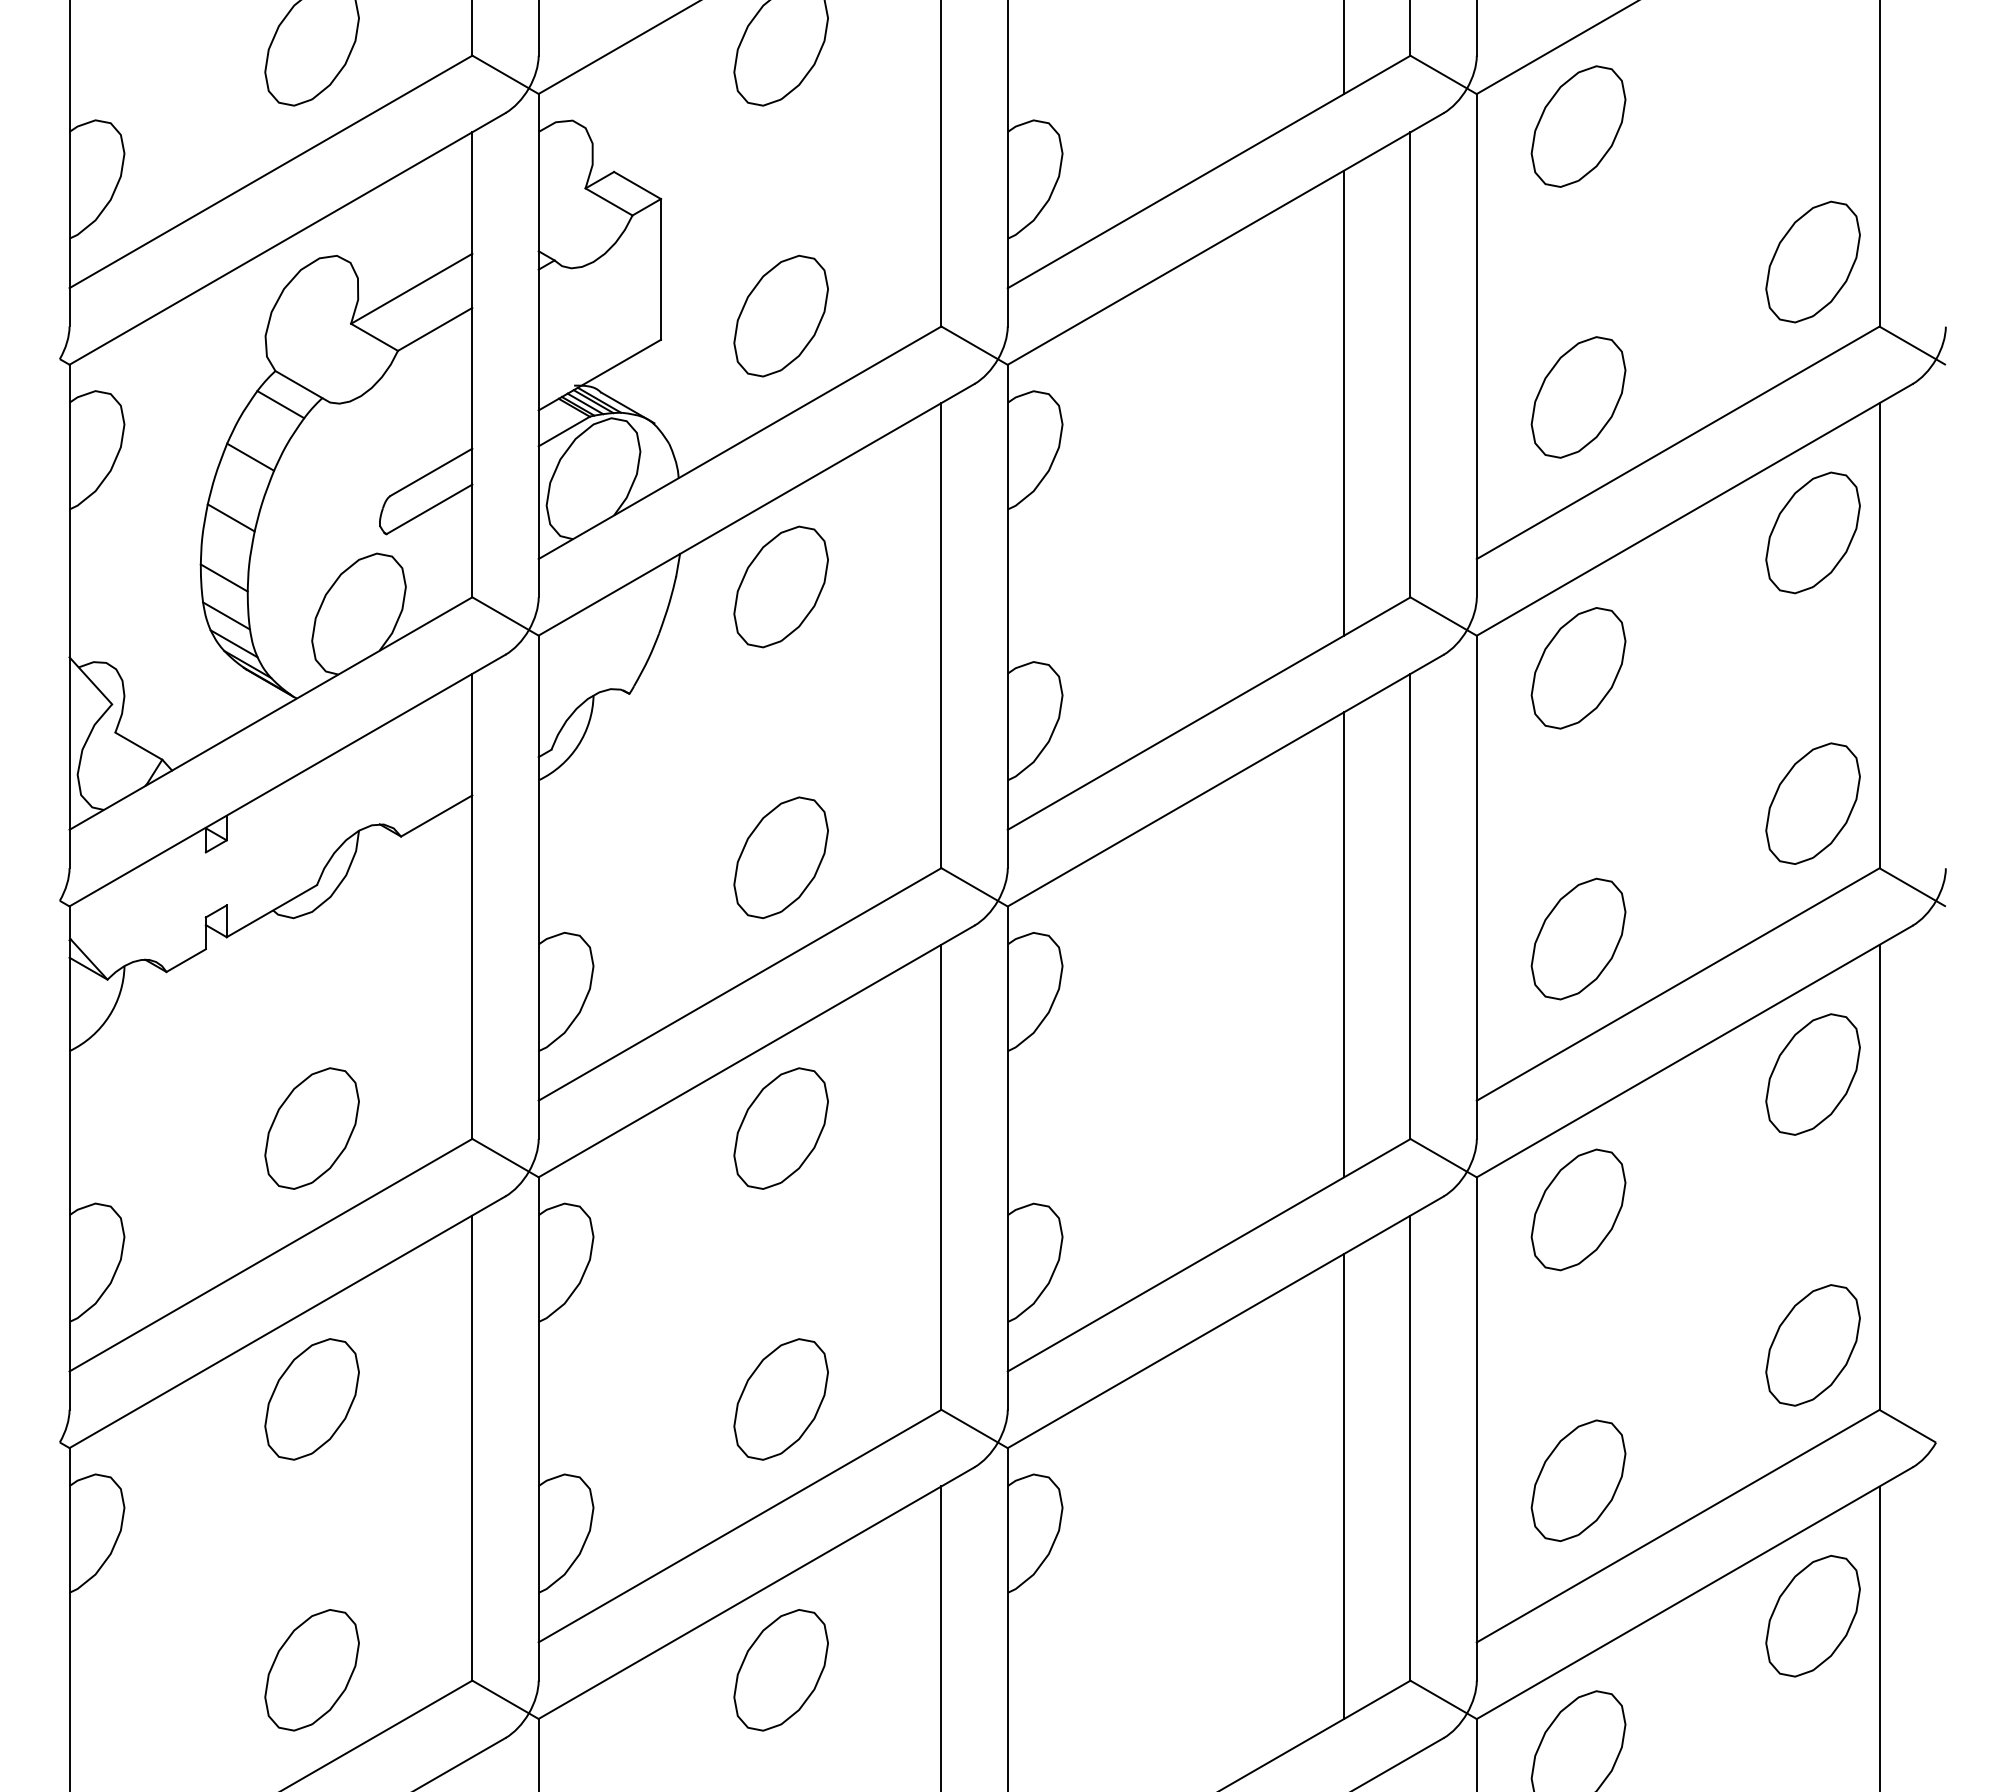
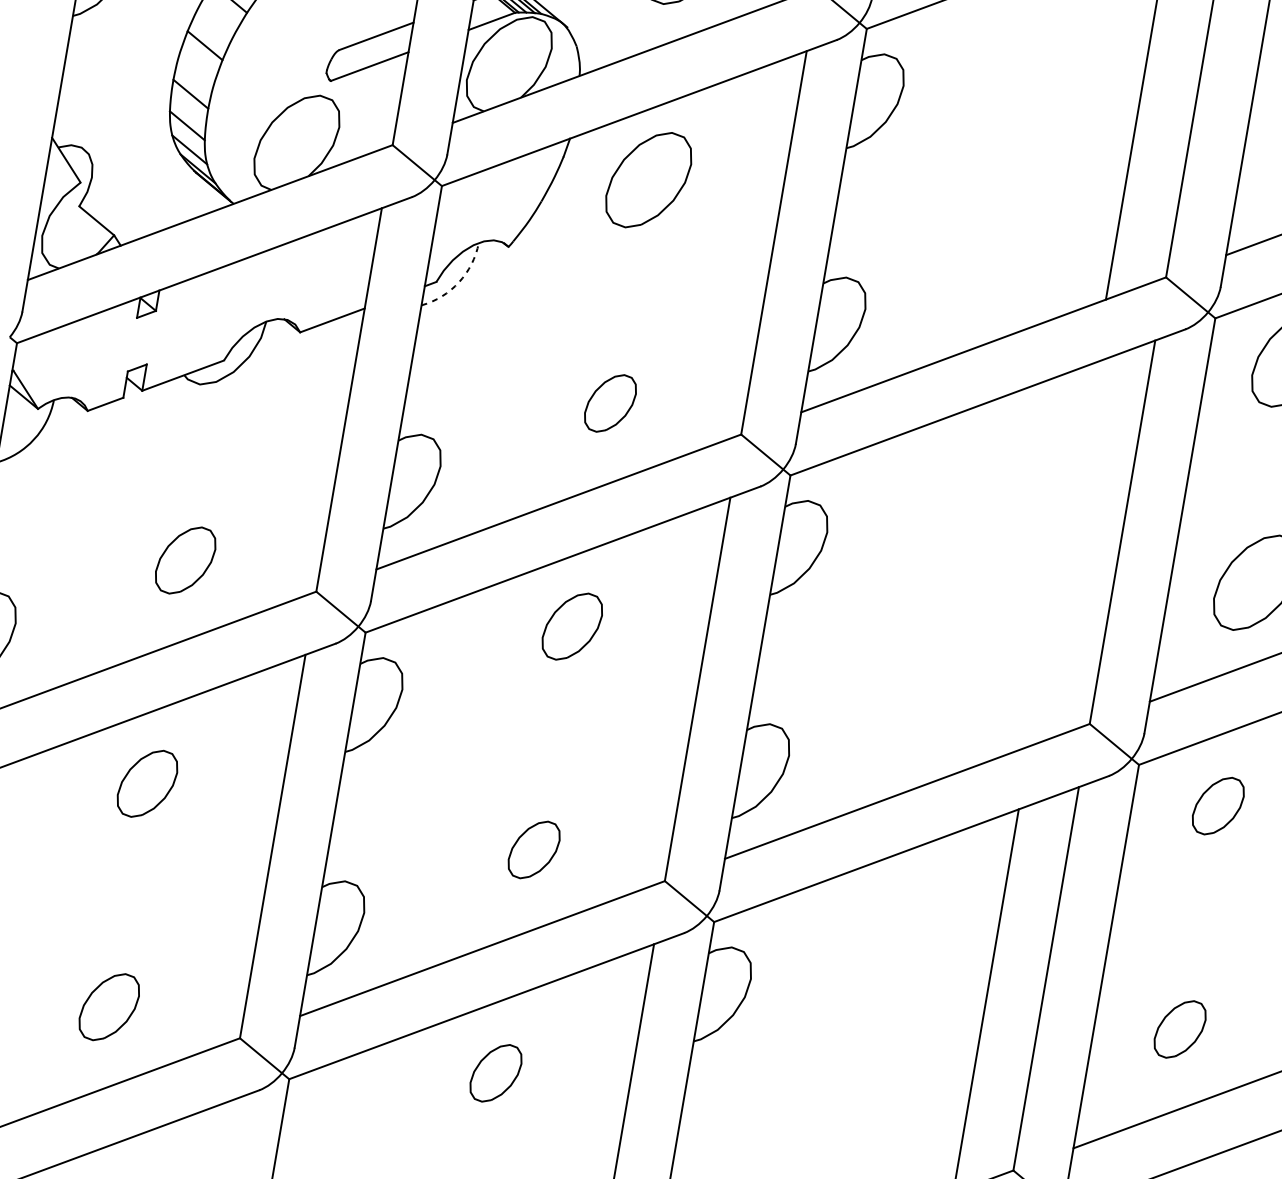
arc: (578, 745) -> (459, 282), solid -> dashed
part: (780, 857) -> (610, 403), size x0.6
line: (1344, 944) -> (1062, 554), removed
part: (311, 1128) -> (185, 560), size x0.7
part: (780, 1128) -> (571, 626), size x0.7
part: (1578, 1209) -> (1218, 805), size x0.6
part: (311, 1399) -> (147, 783), size x0.7
part: (780, 1399) -> (533, 849), size x0.6
part: (1578, 1480) -> (1180, 1029), size x0.6
part: (311, 1670) -> (108, 1007), size x0.7
part: (780, 1670) -> (495, 1073), size x0.6

